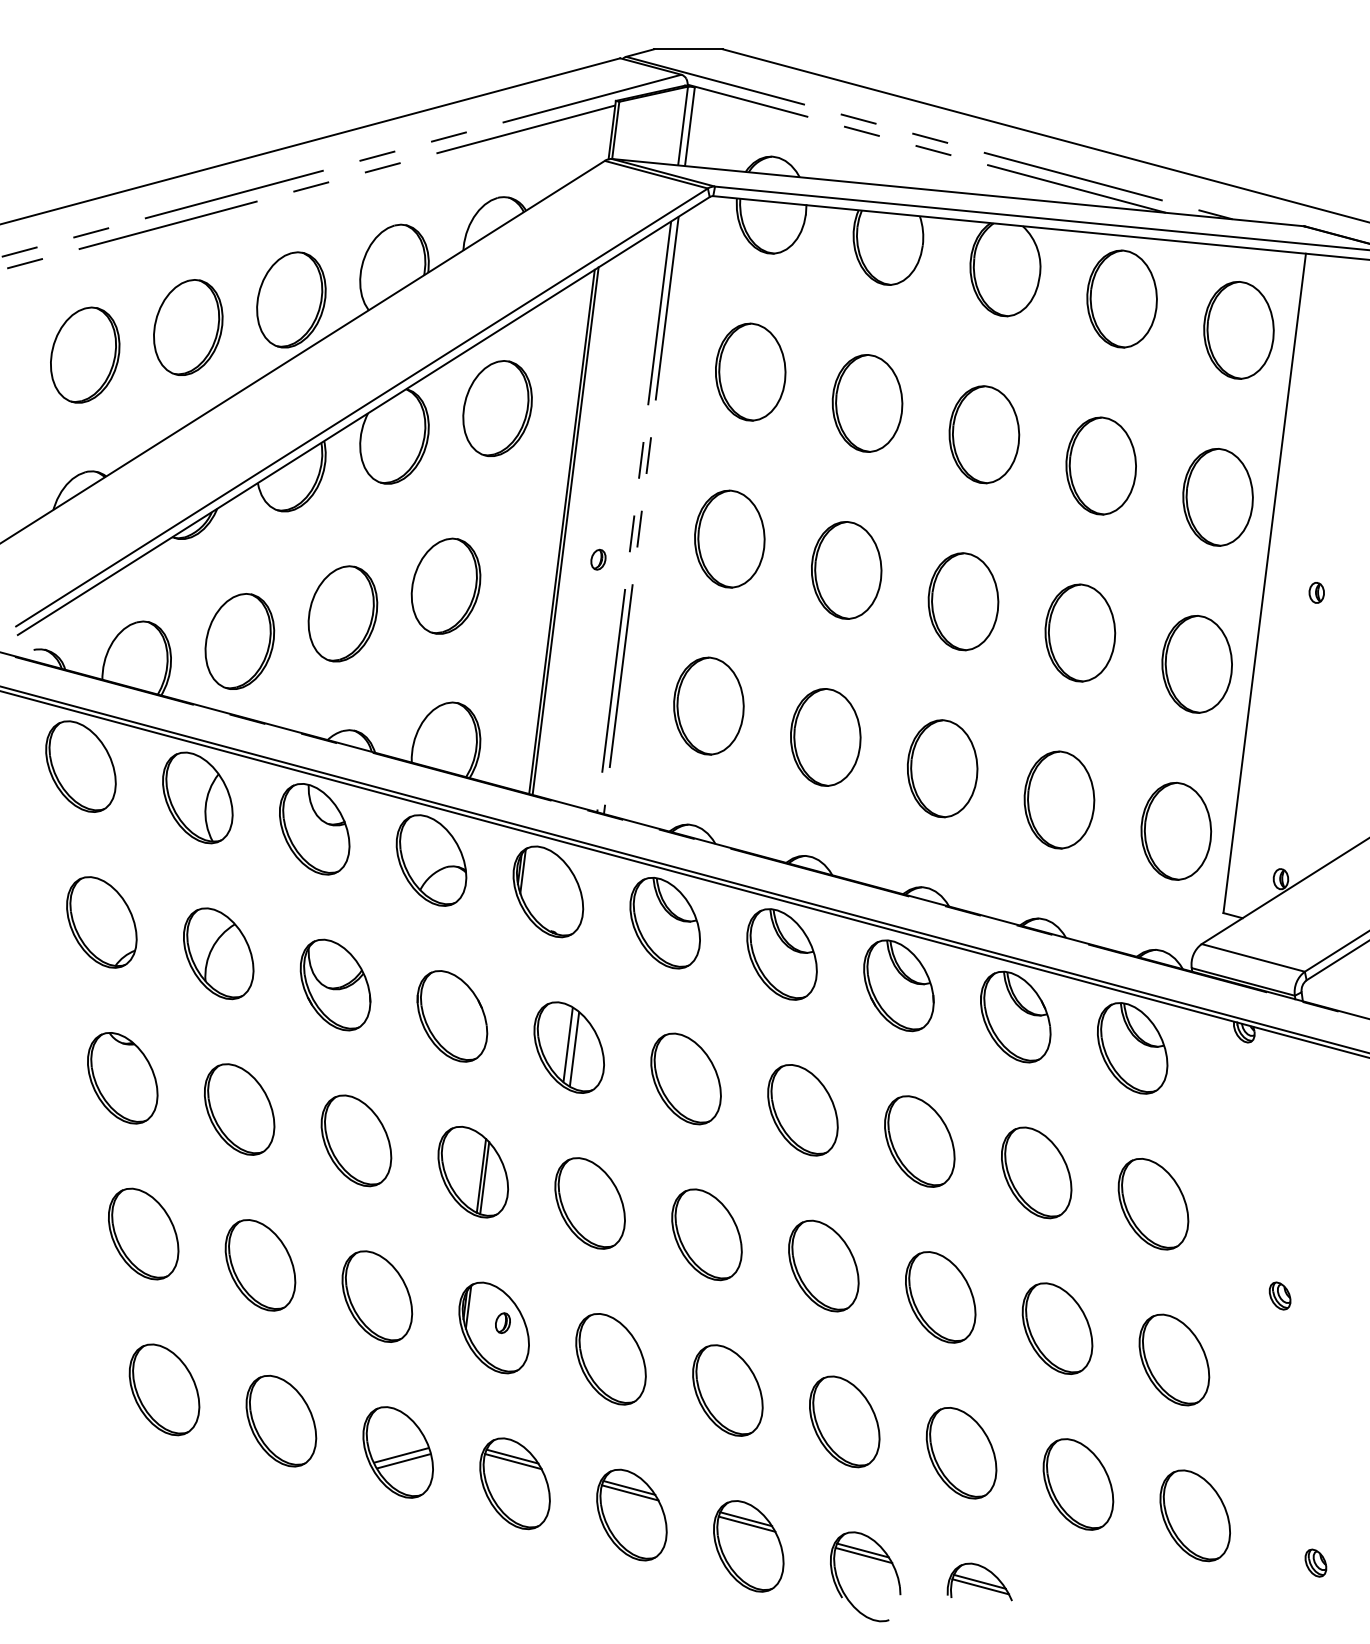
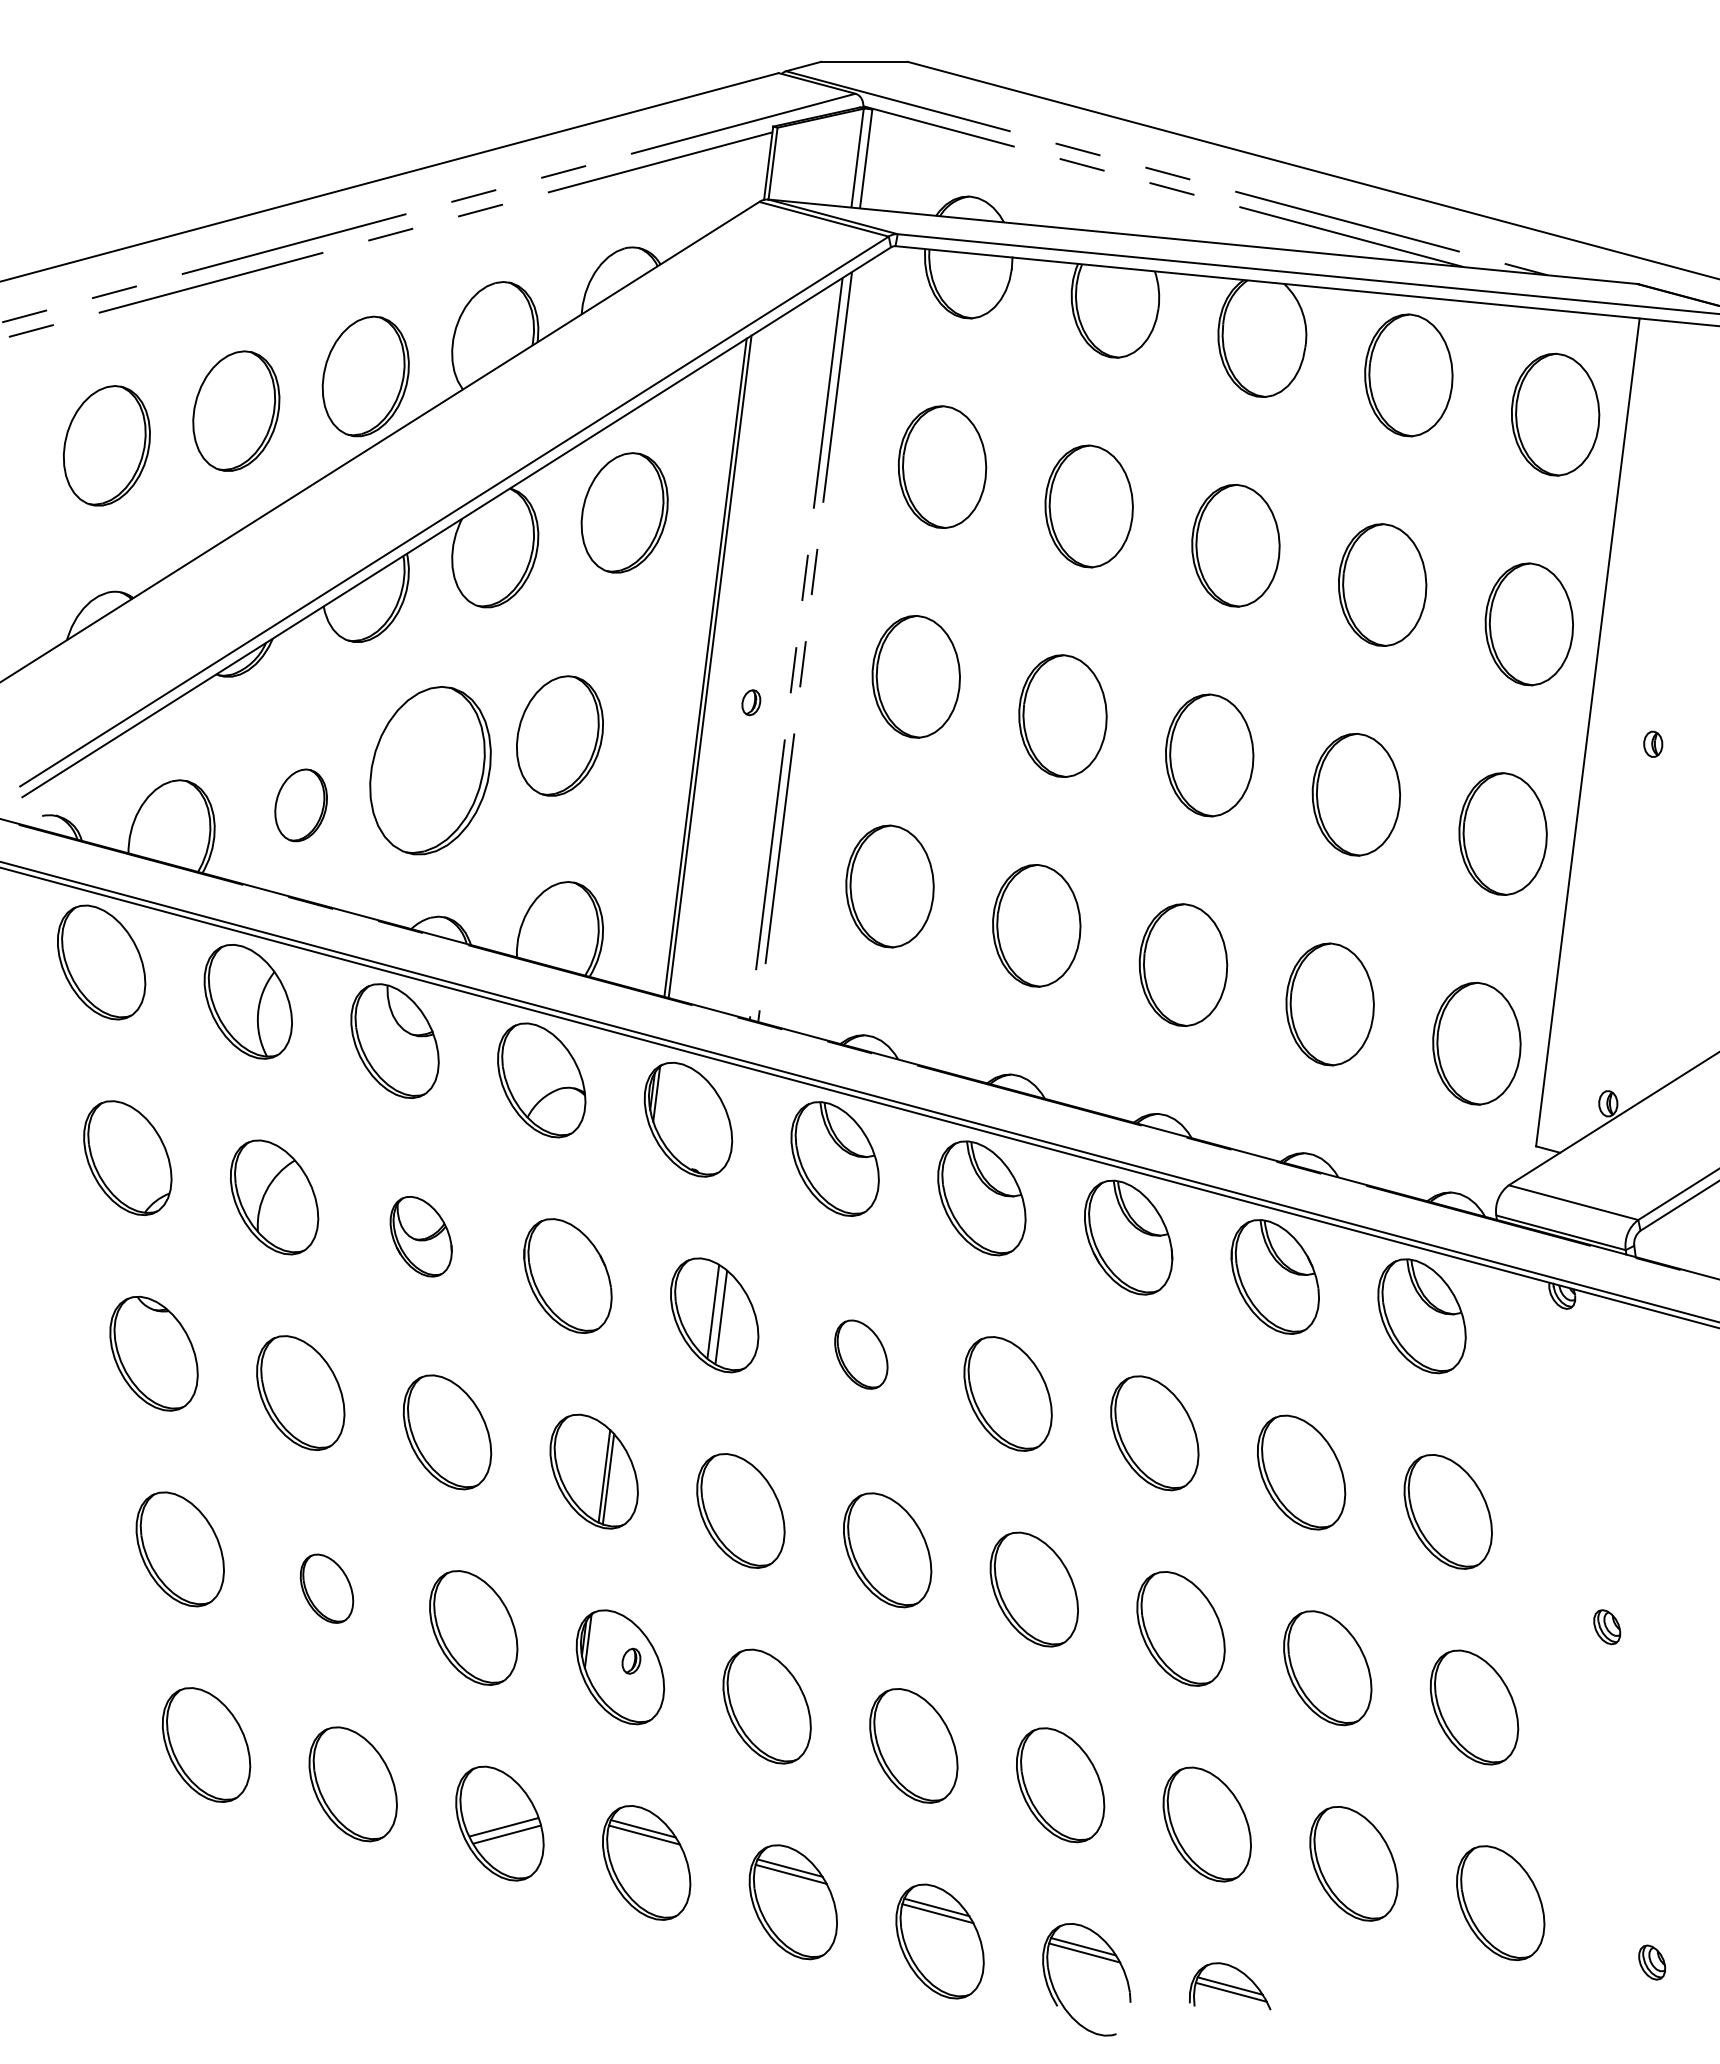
part: (342, 613) -> (429, 770), size x1.4
part: (239, 641) -> (300, 805), size x0.6
part: (335, 984) -> (421, 1236), size x0.7
part: (685, 1078) -> (860, 1354), size x0.6
part: (260, 1265) -> (326, 1588), size x0.6

